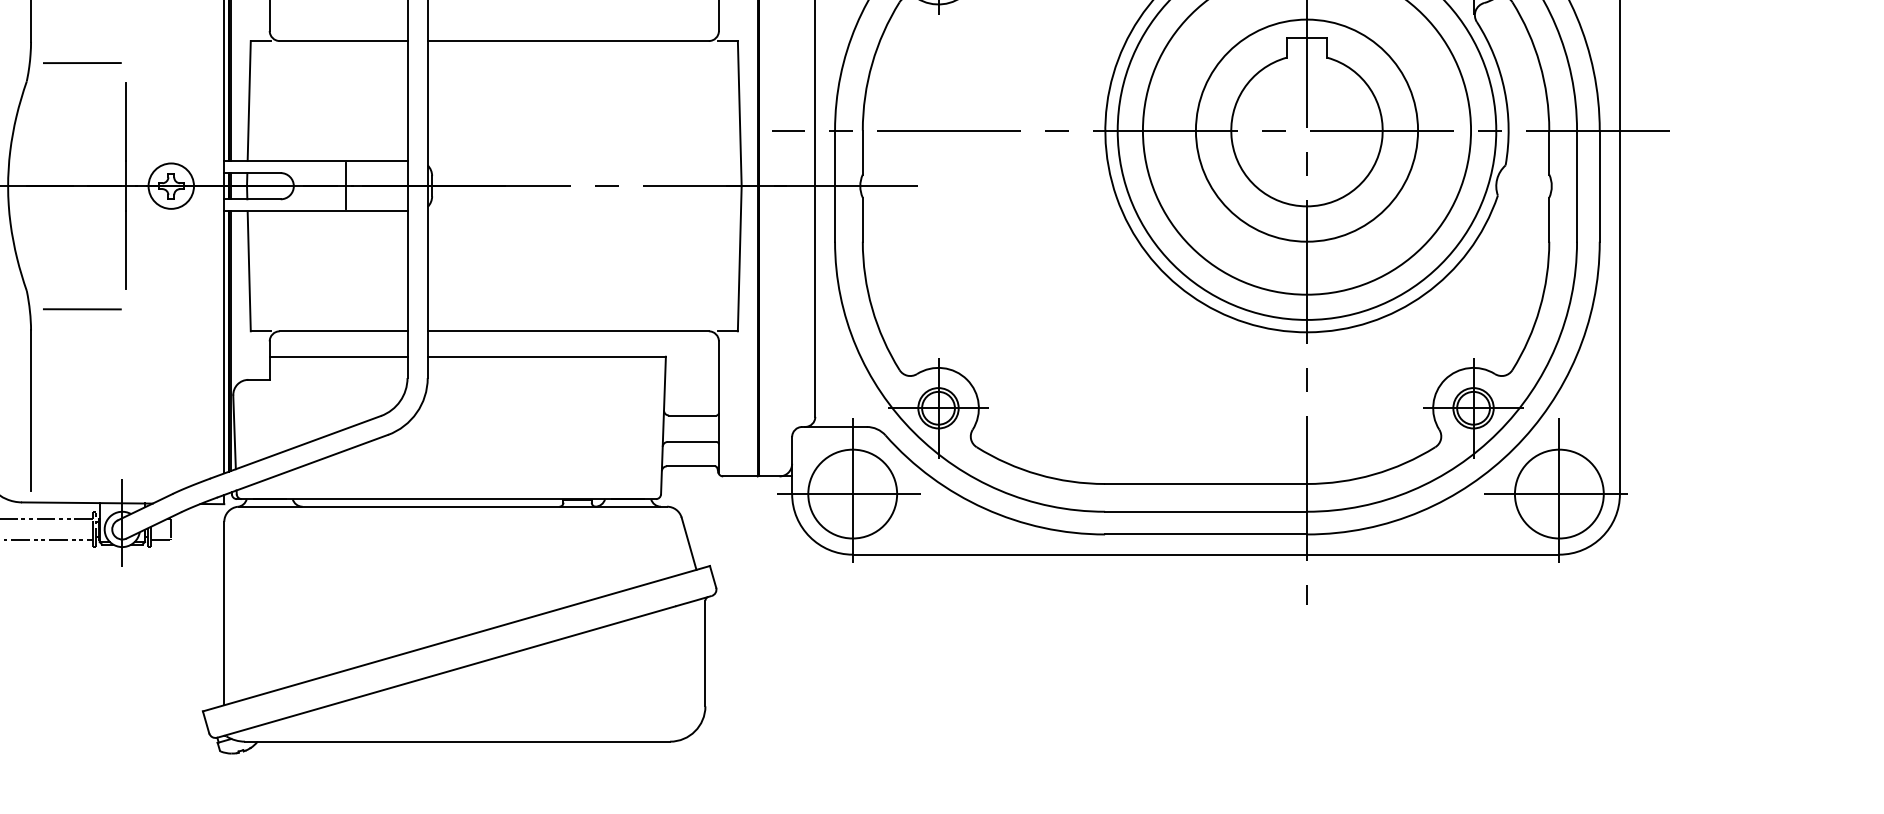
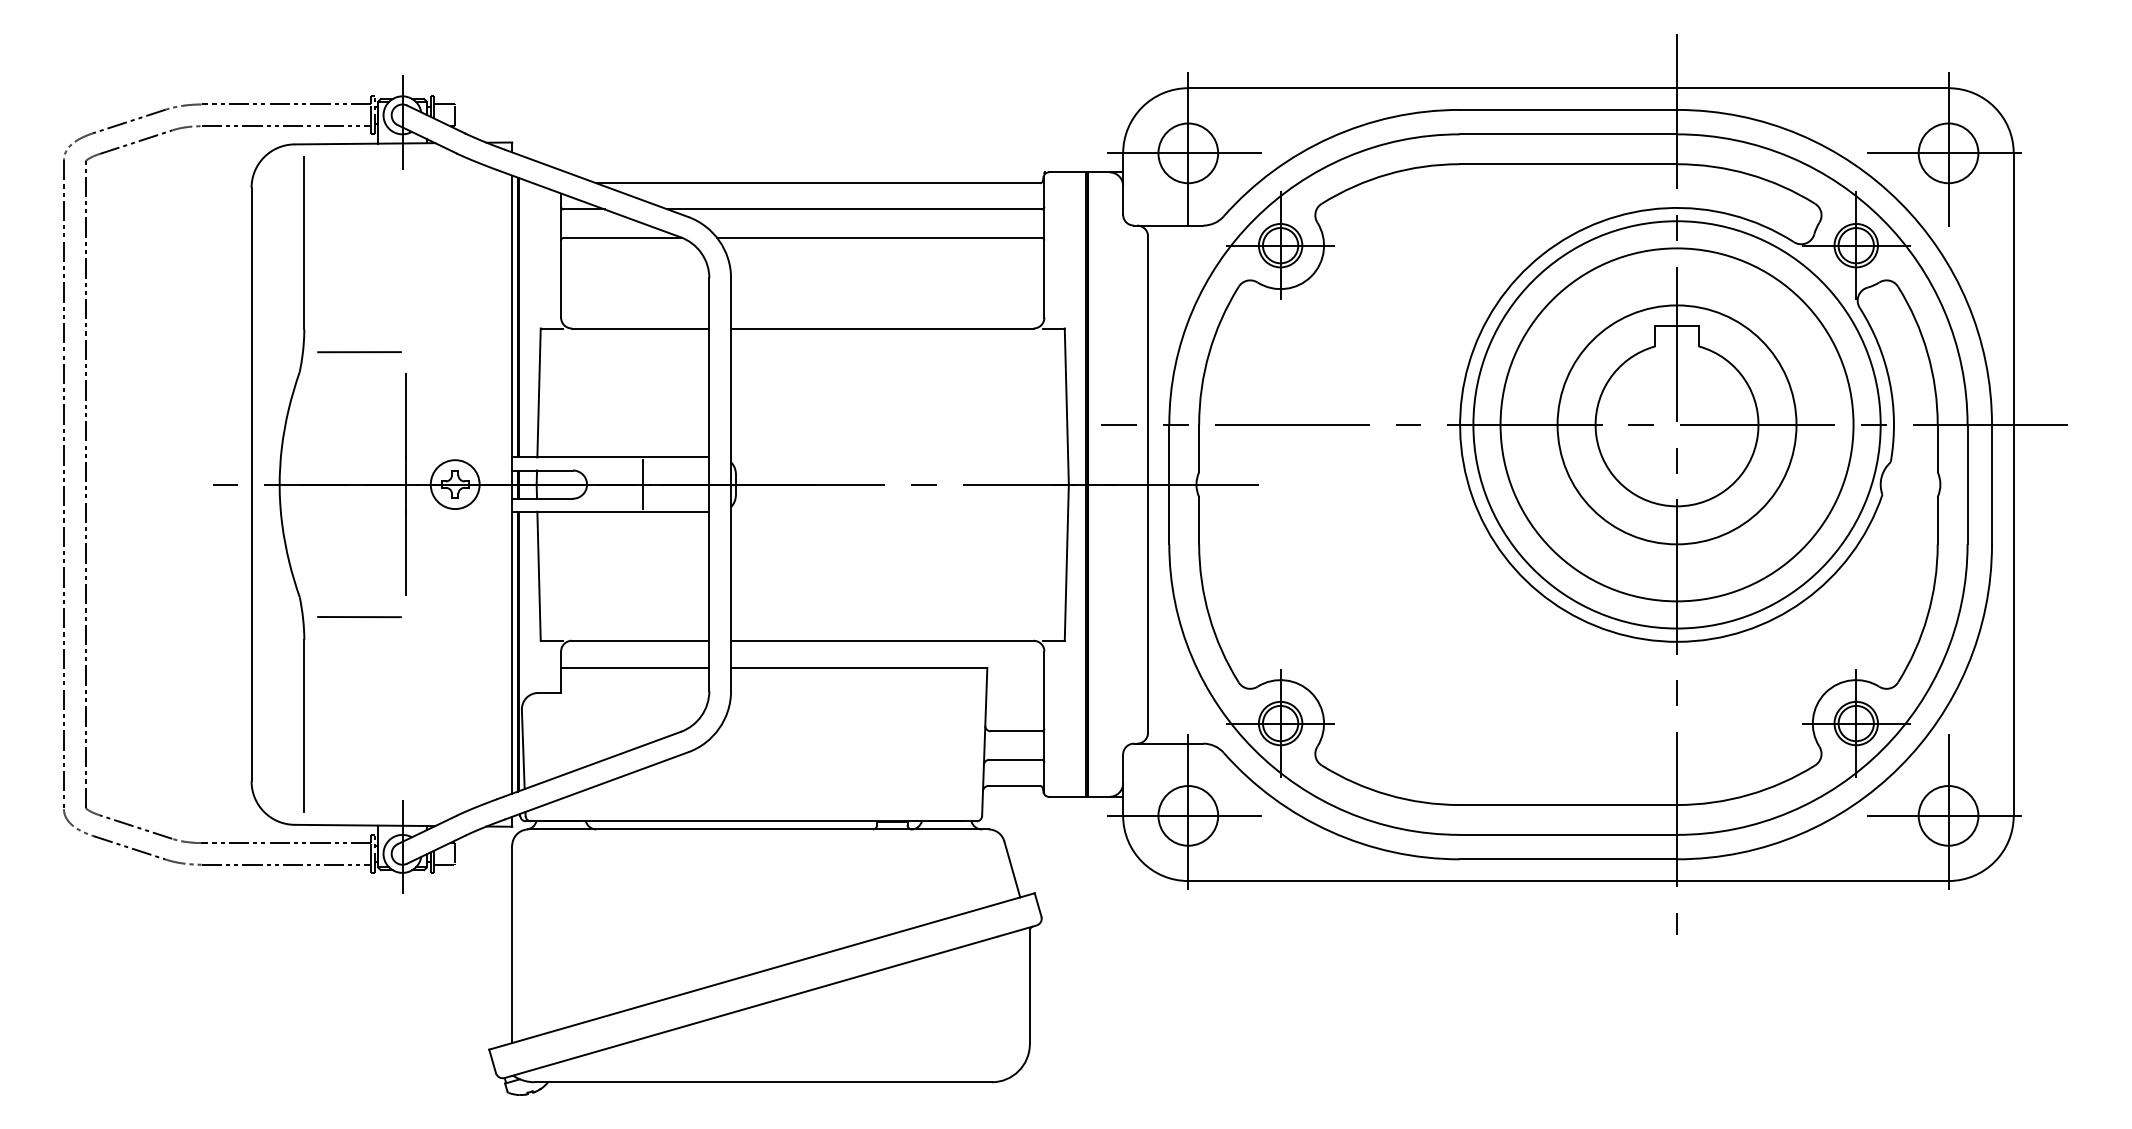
circle: (852, 493) -> (1188, 815), size x0.62
circle: (1559, 493) -> (1948, 815), size x0.62

